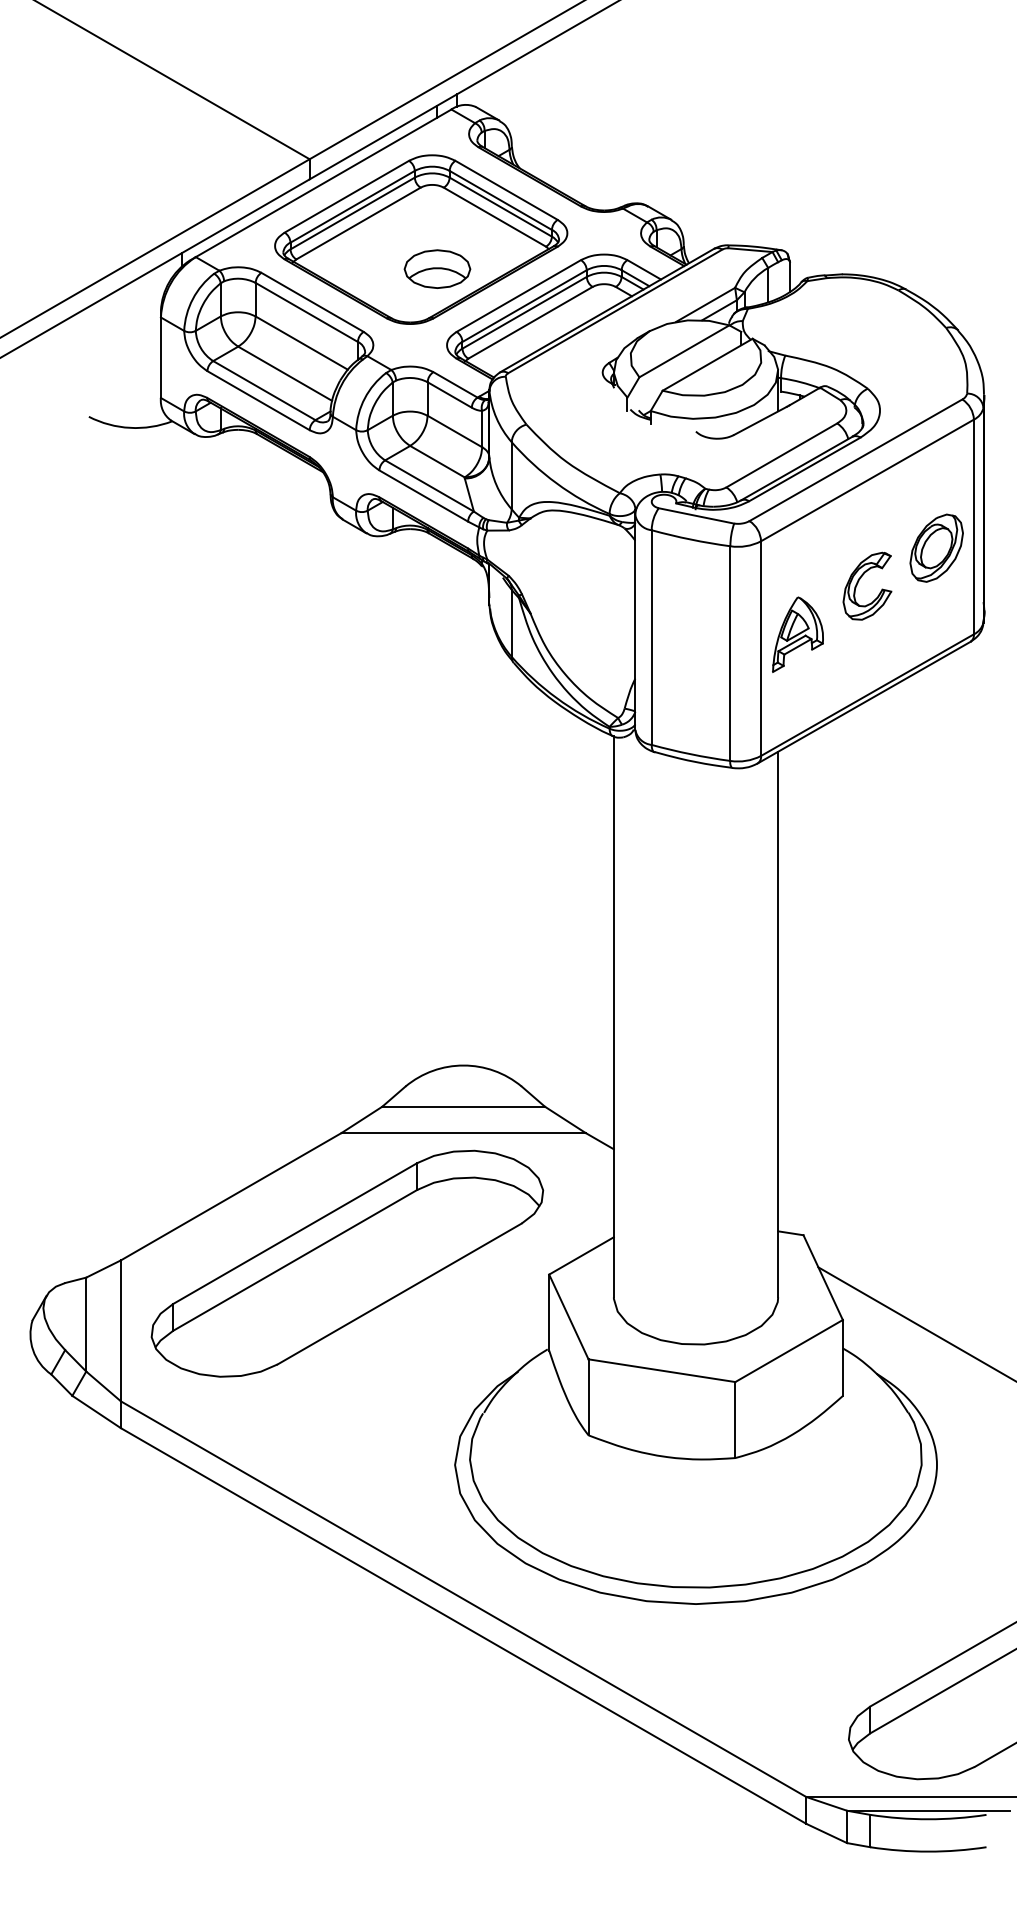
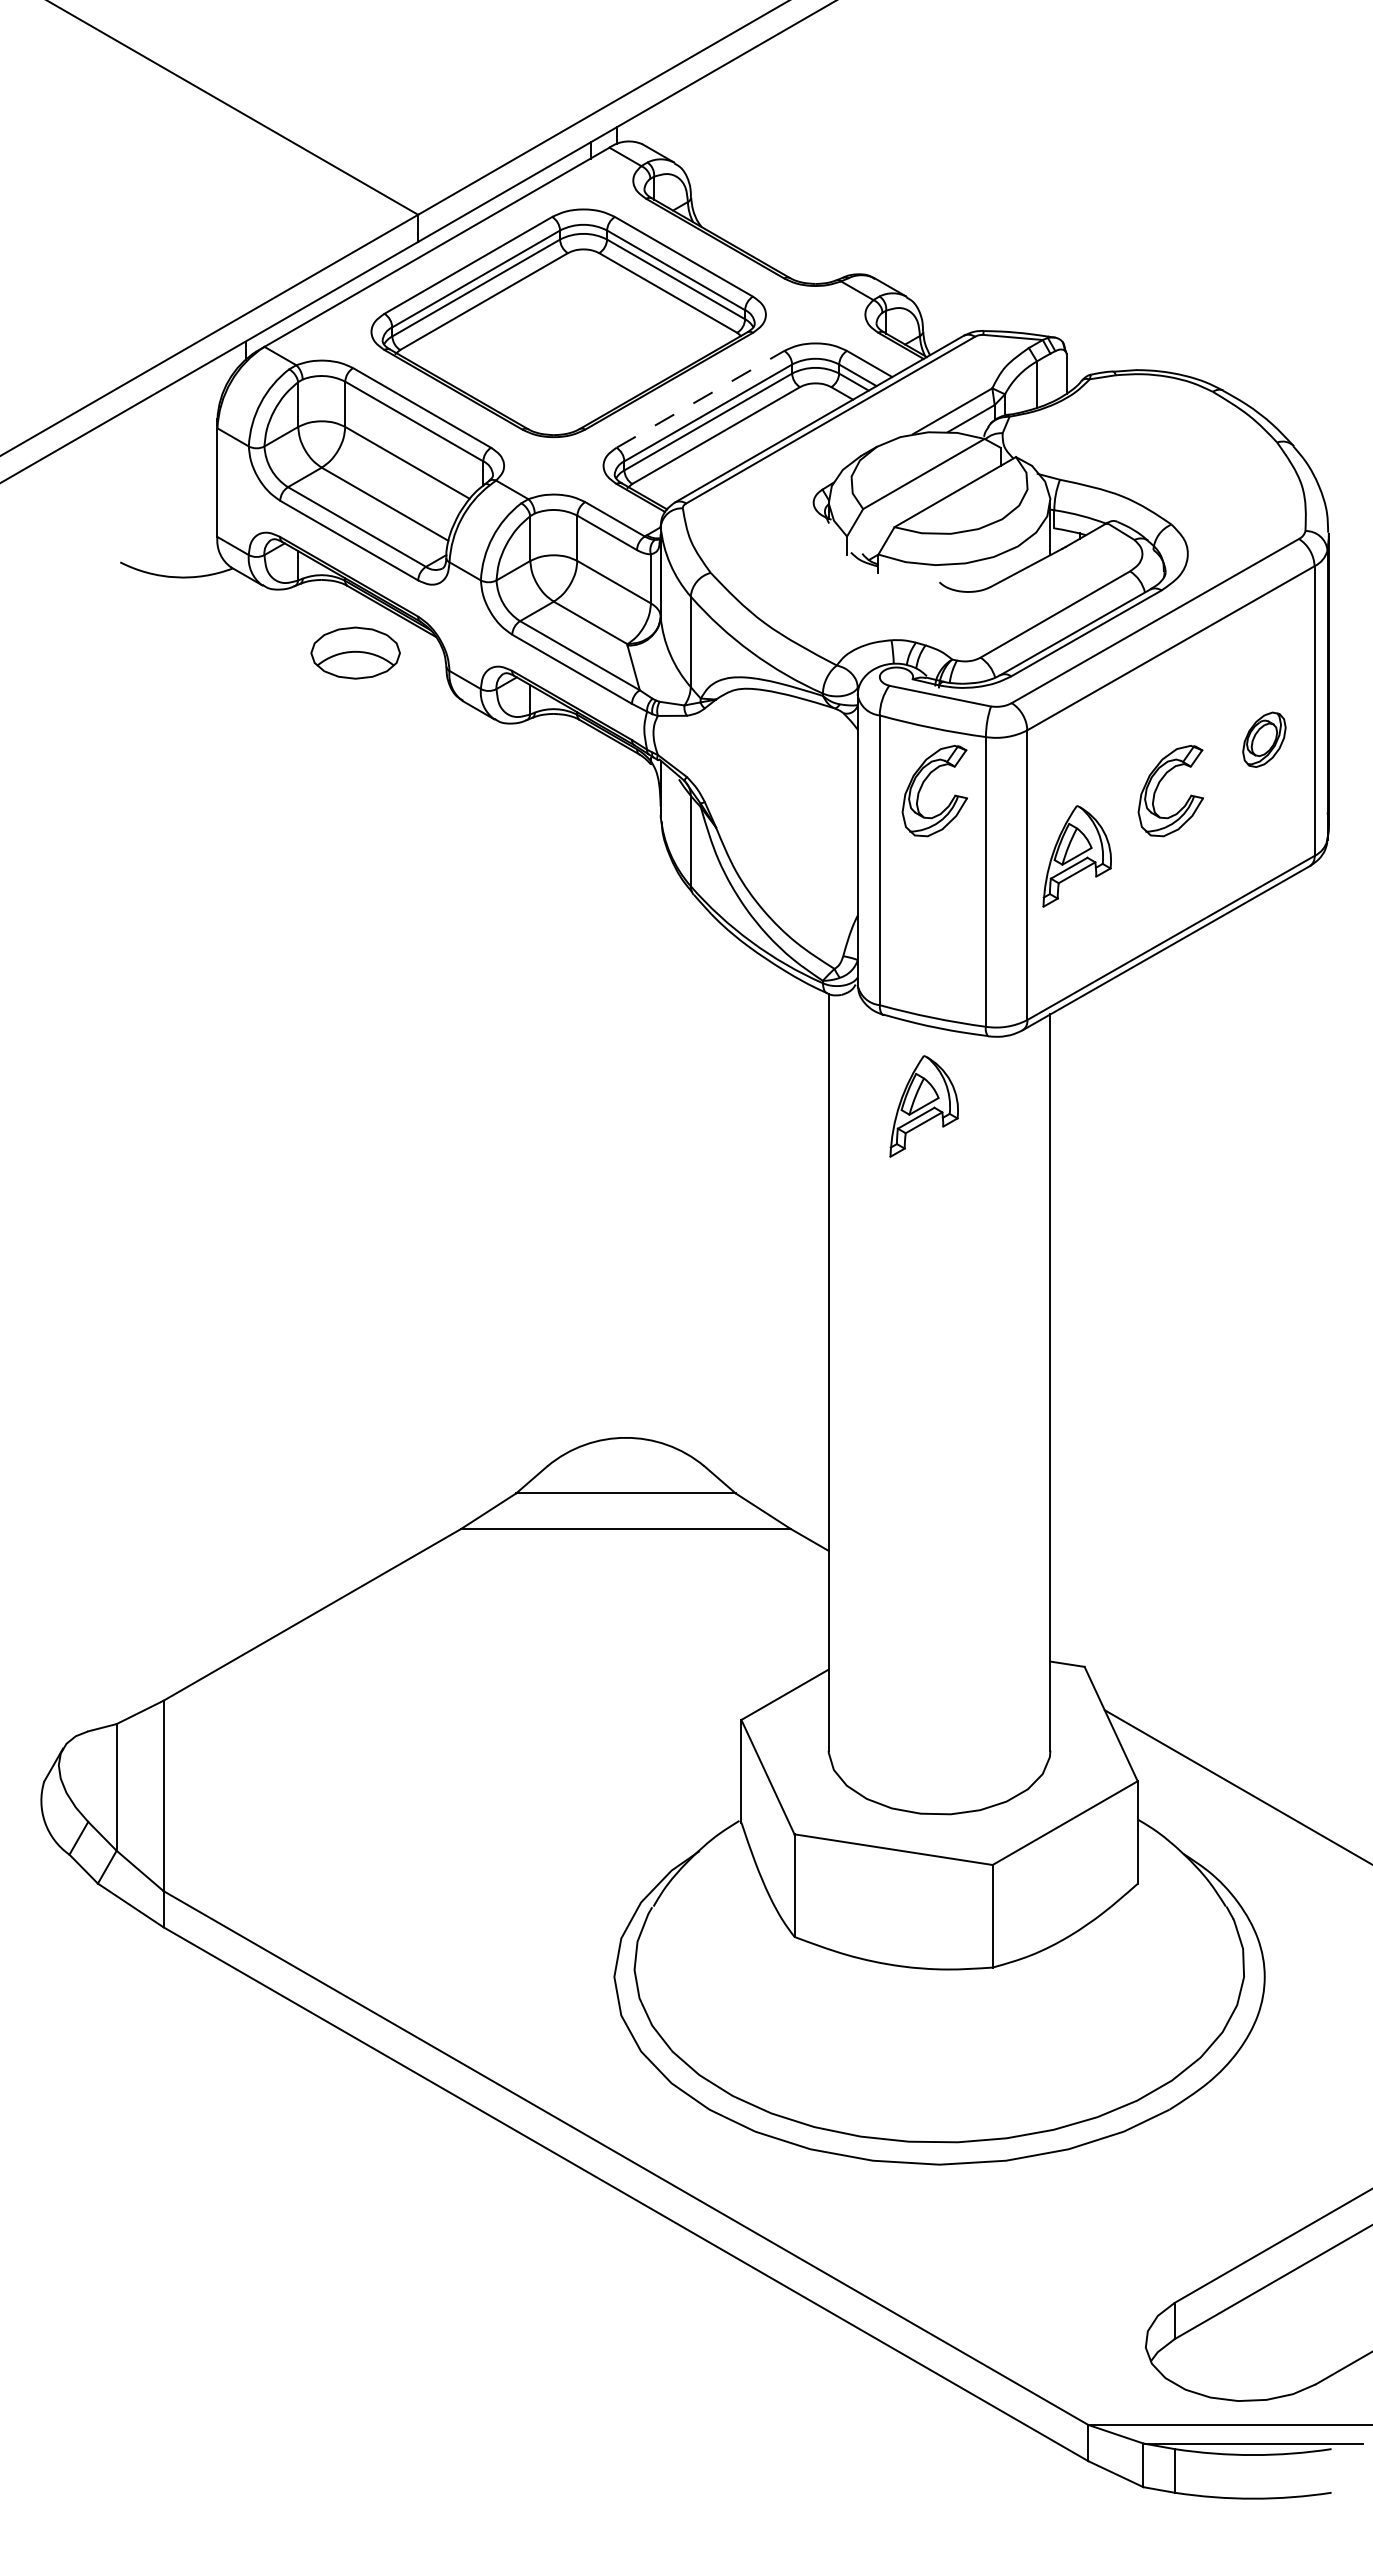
part: (437, 268) -> (355, 652), moved
line: (518, 296) -> (700, 399), solid -> dashed
part: (936, 548) -> (1264, 739), size x0.6
part: (683, 582) -> (922, 786), added
part: (684, 820) -> (923, 1106), added
part: (347, 1263) -> (469, 1705), removed

